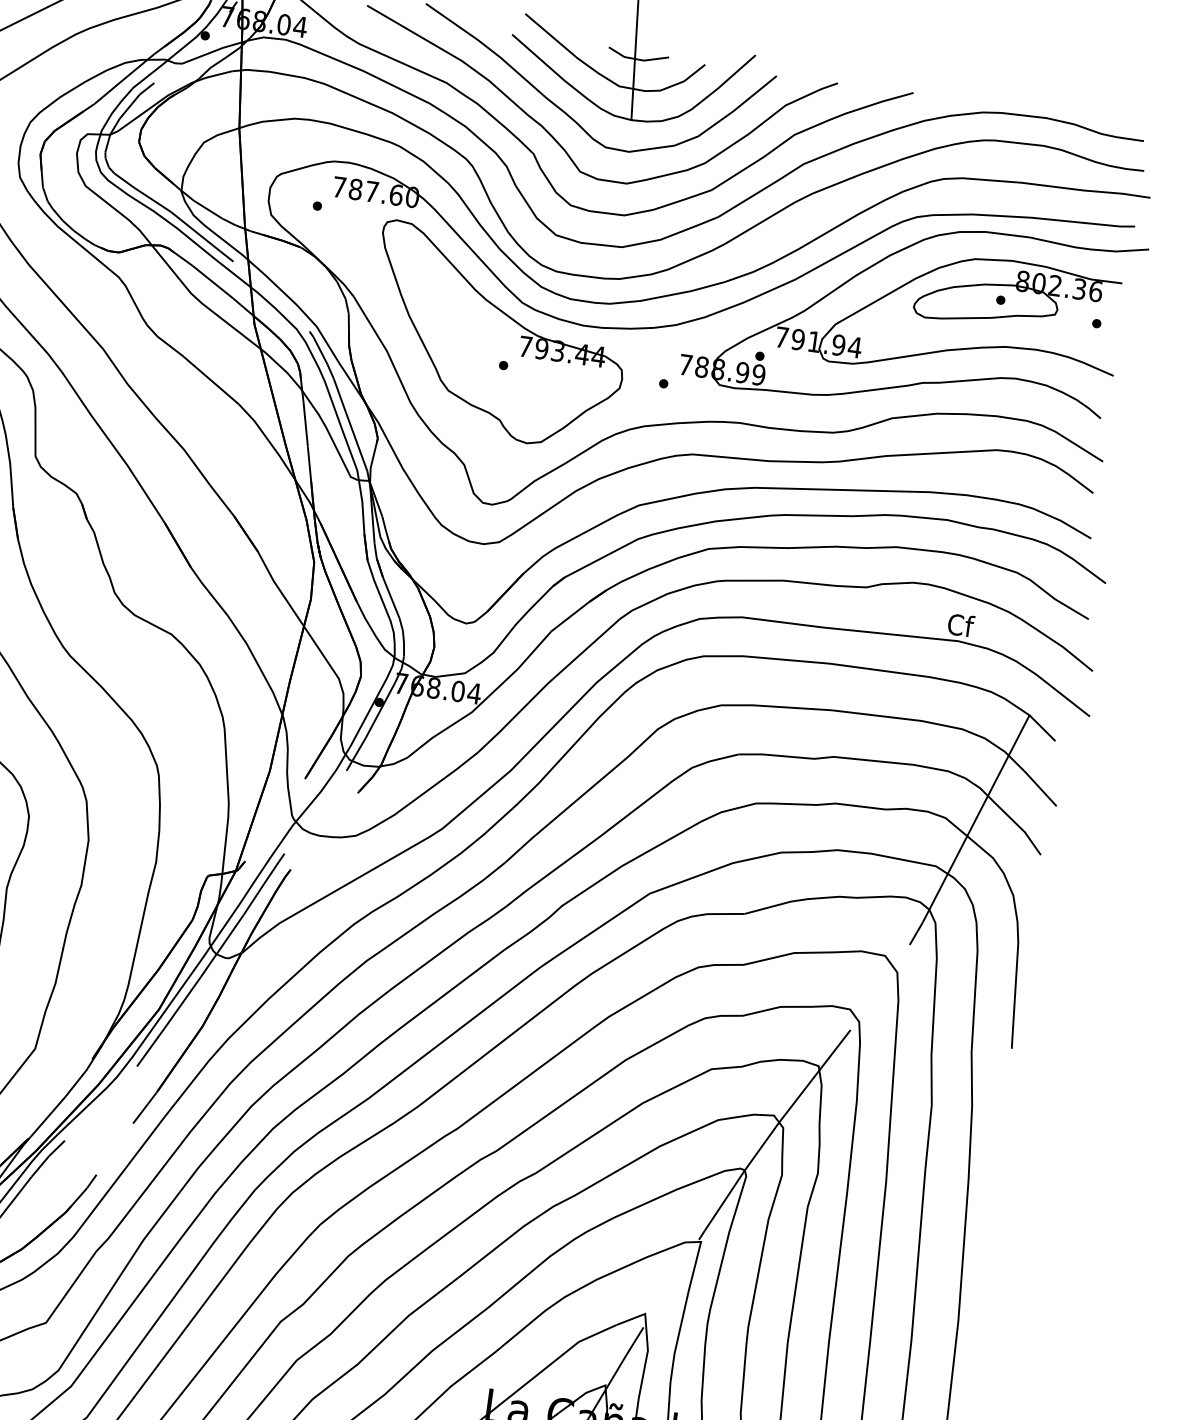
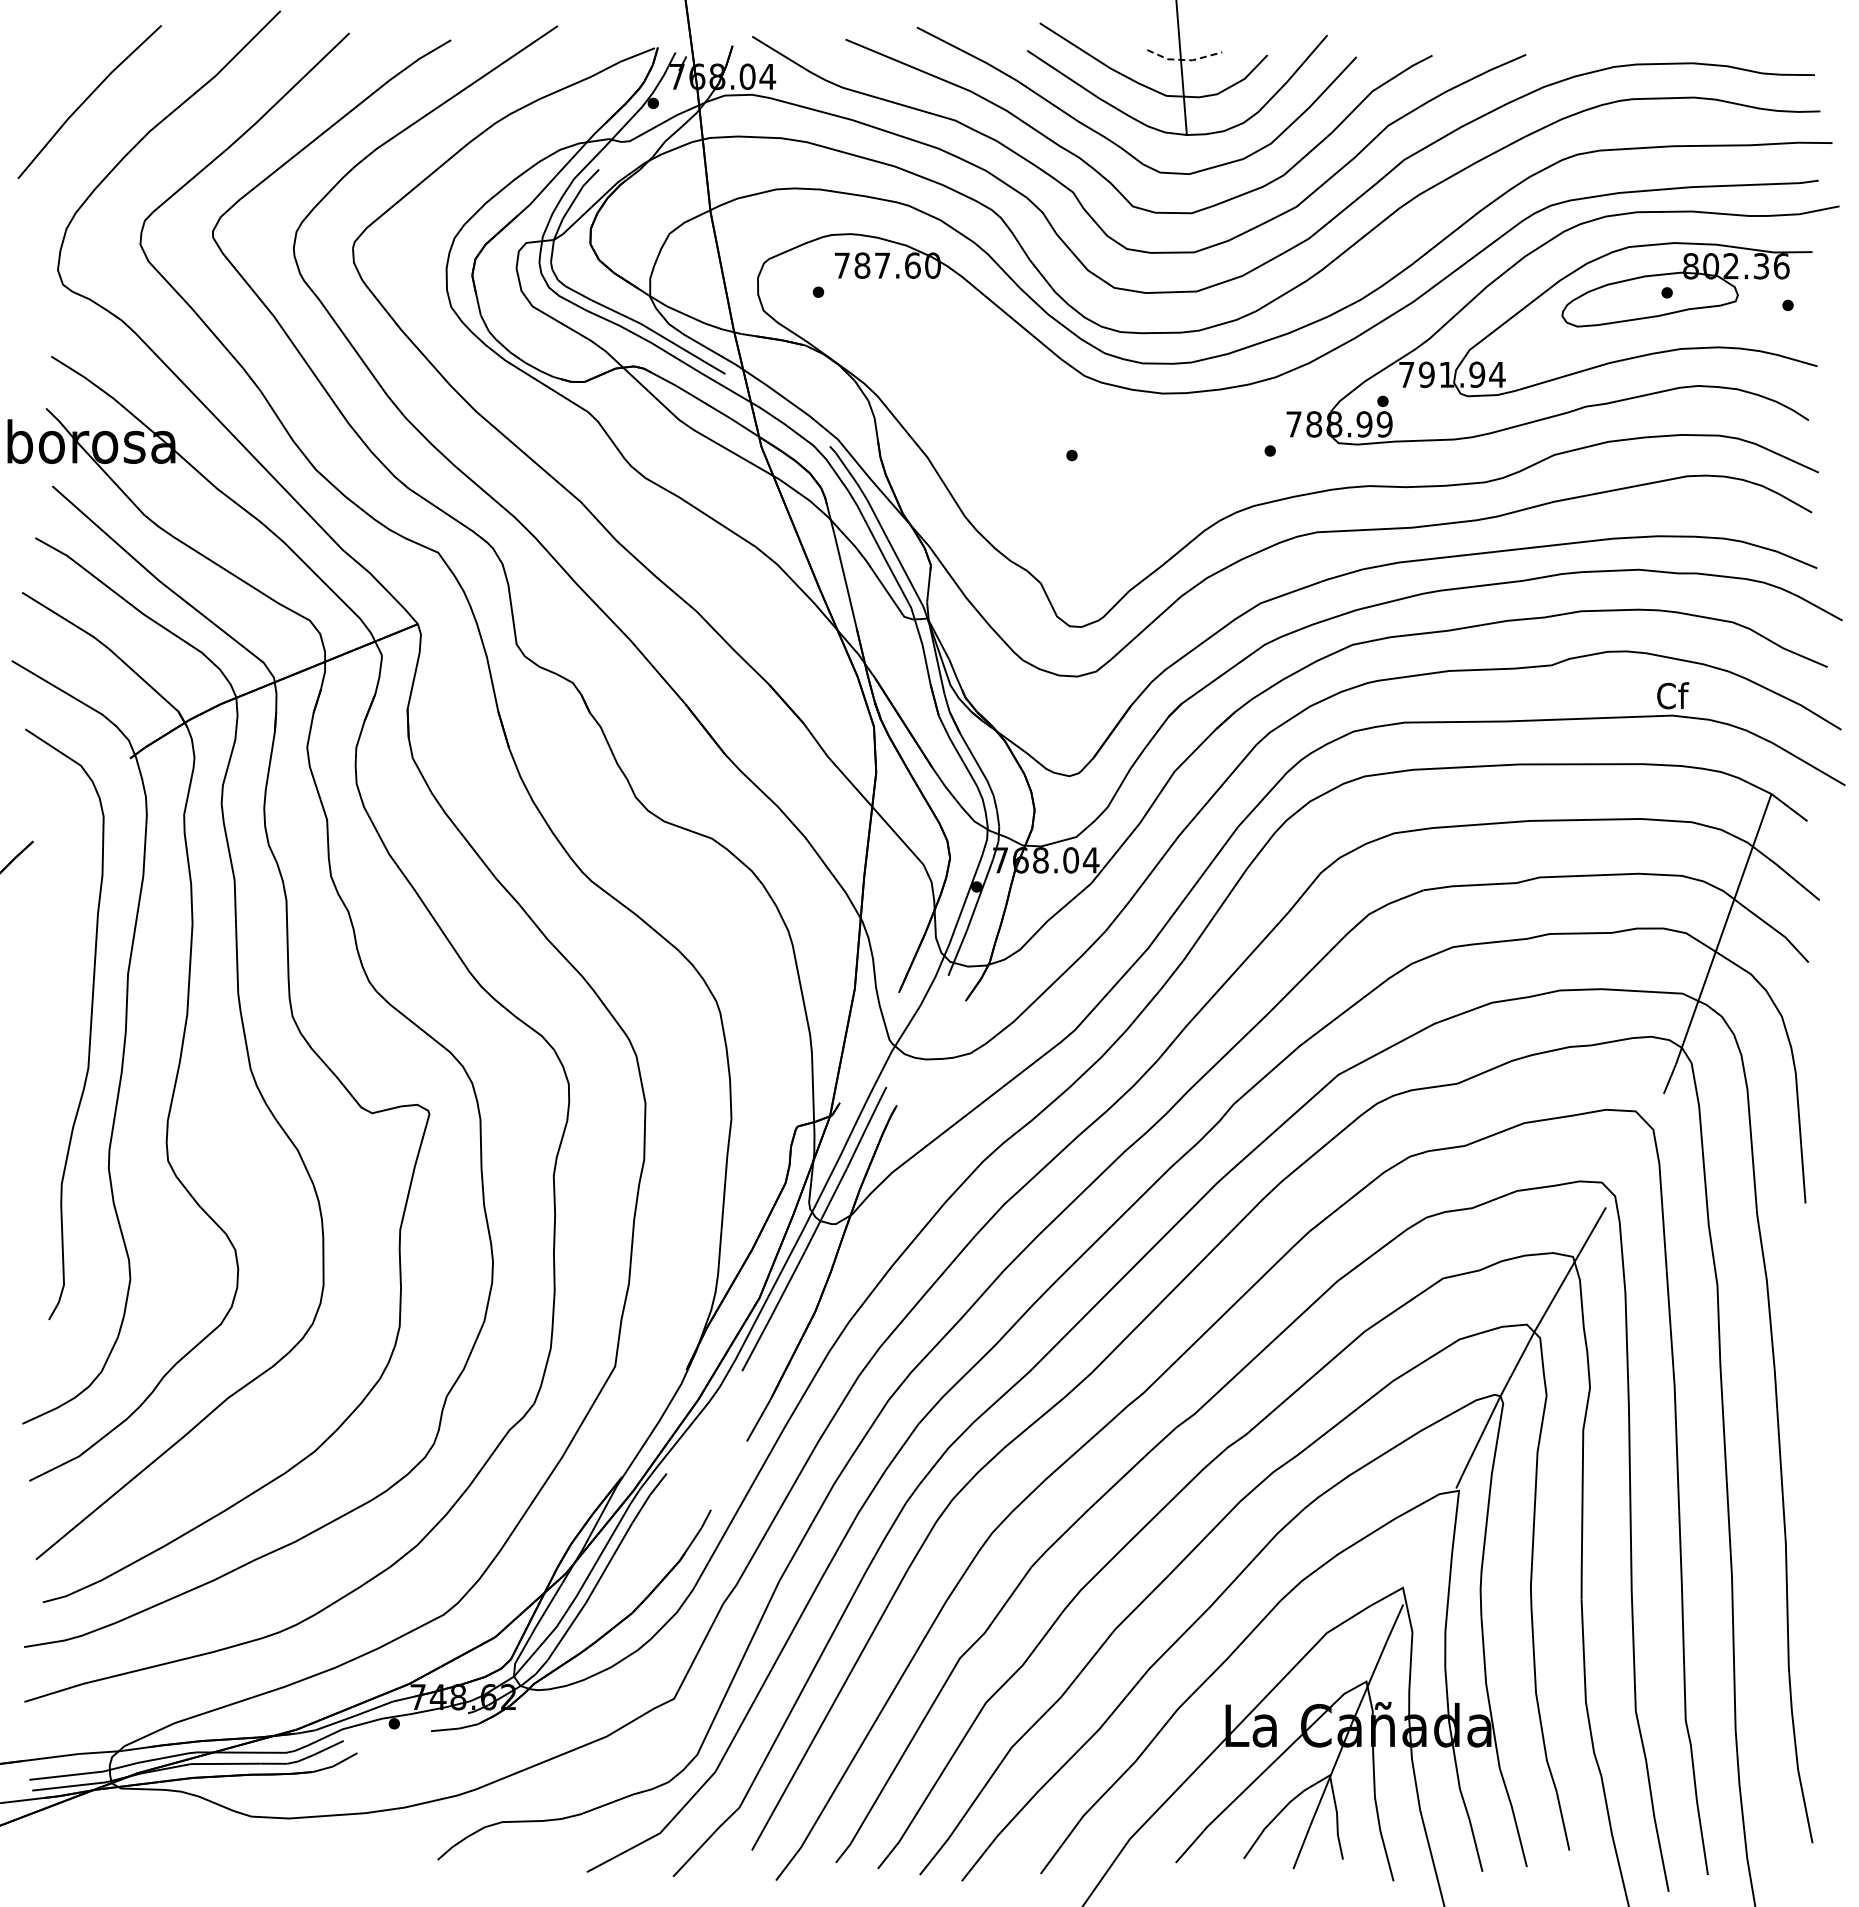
line: (637, 59) -> (1184, 60), solid -> dashed
part: (498, 336) -> (1060, 421), removed

